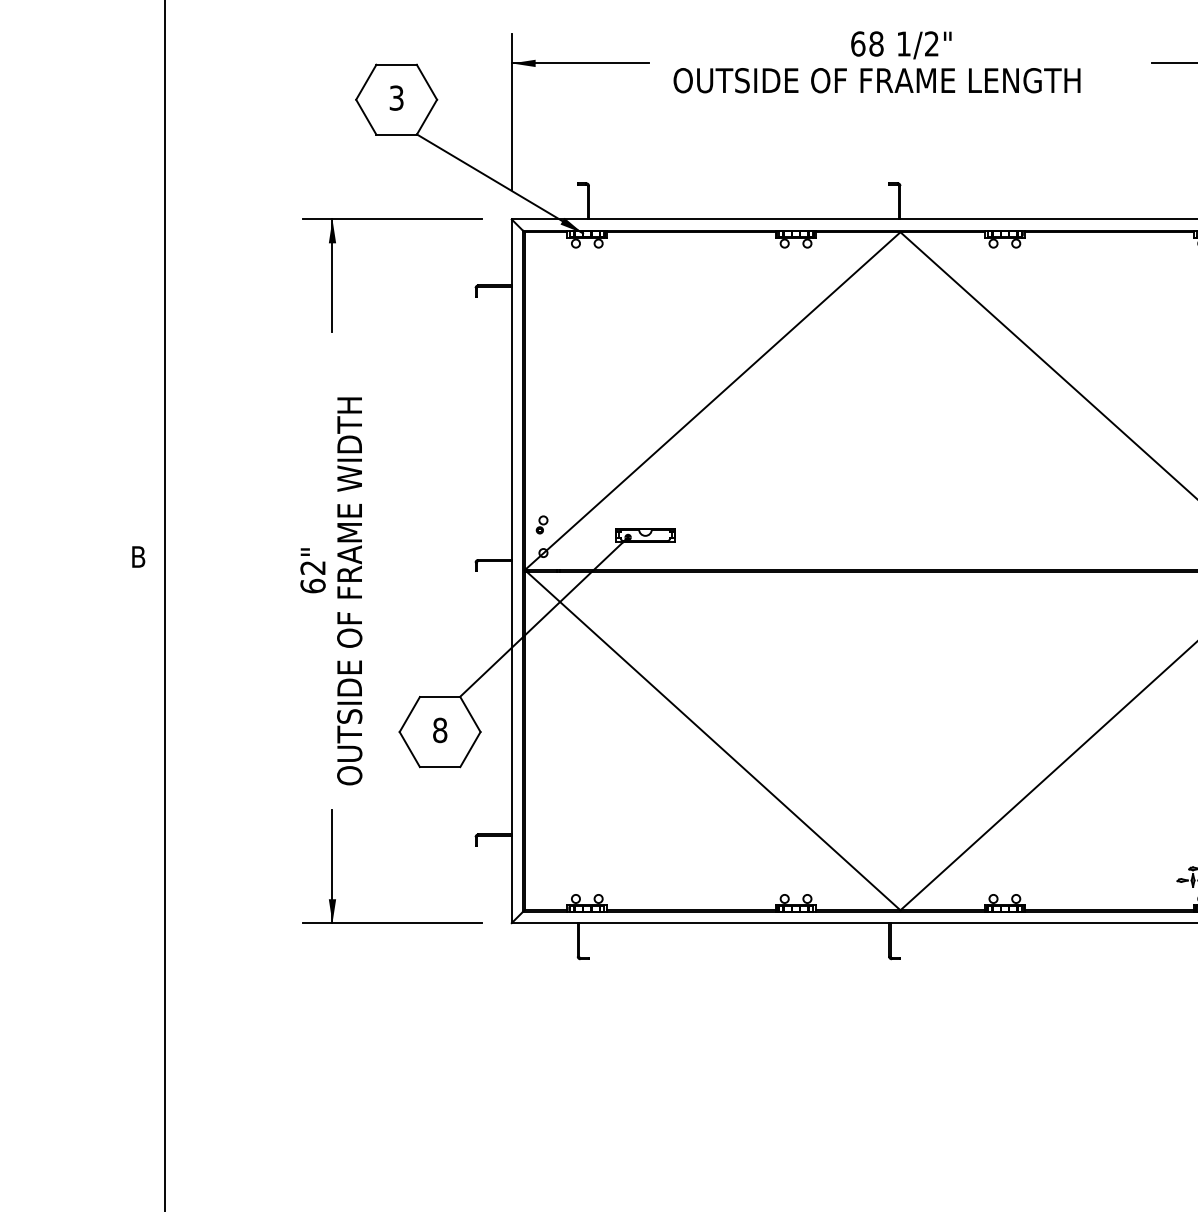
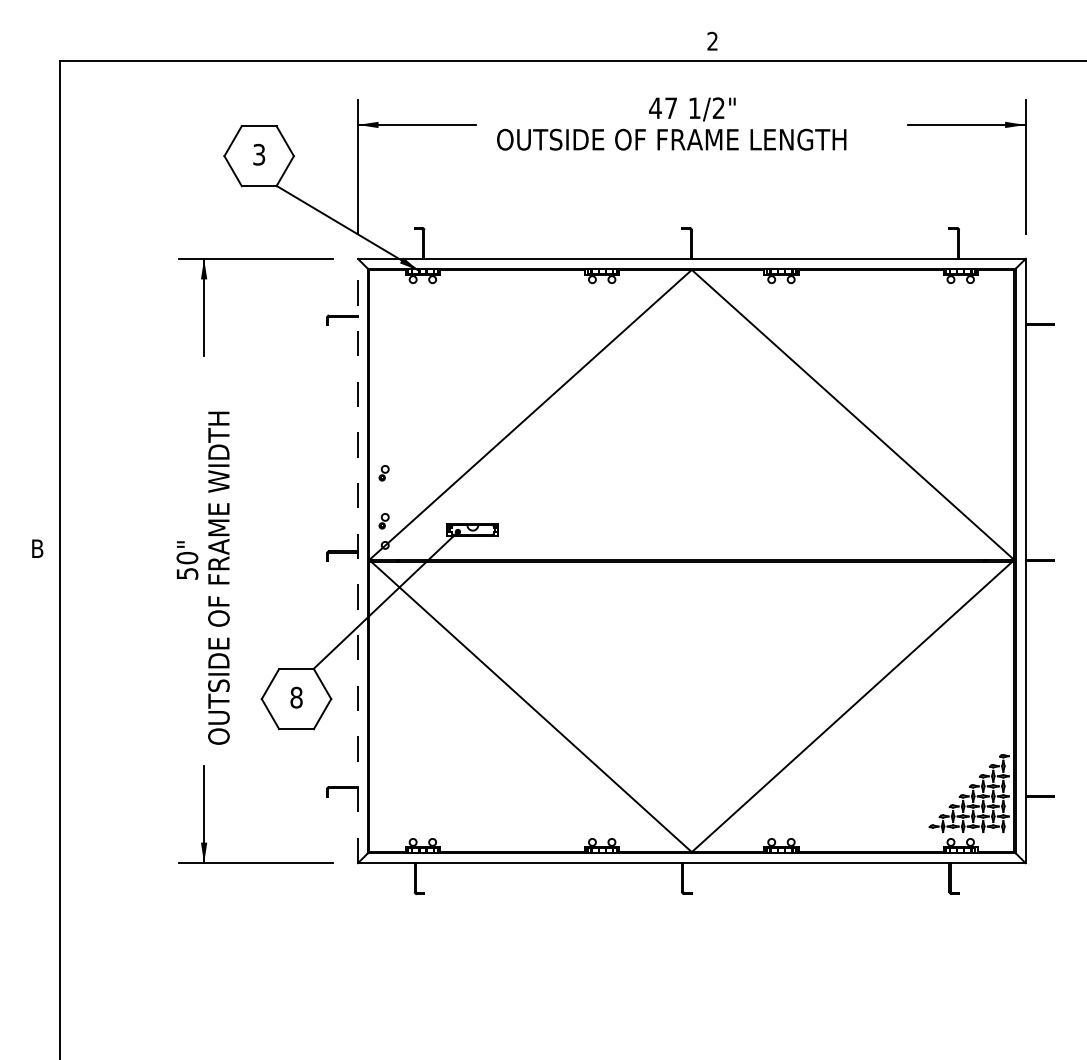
text: (867, 44) -> (663, 108), 68 -> 47
part: (541, 469) -> (383, 473), added
line: (512, 570) -> (358, 560), solid -> dashed
text: (313, 576) -> (187, 565), 62" -> 50"

